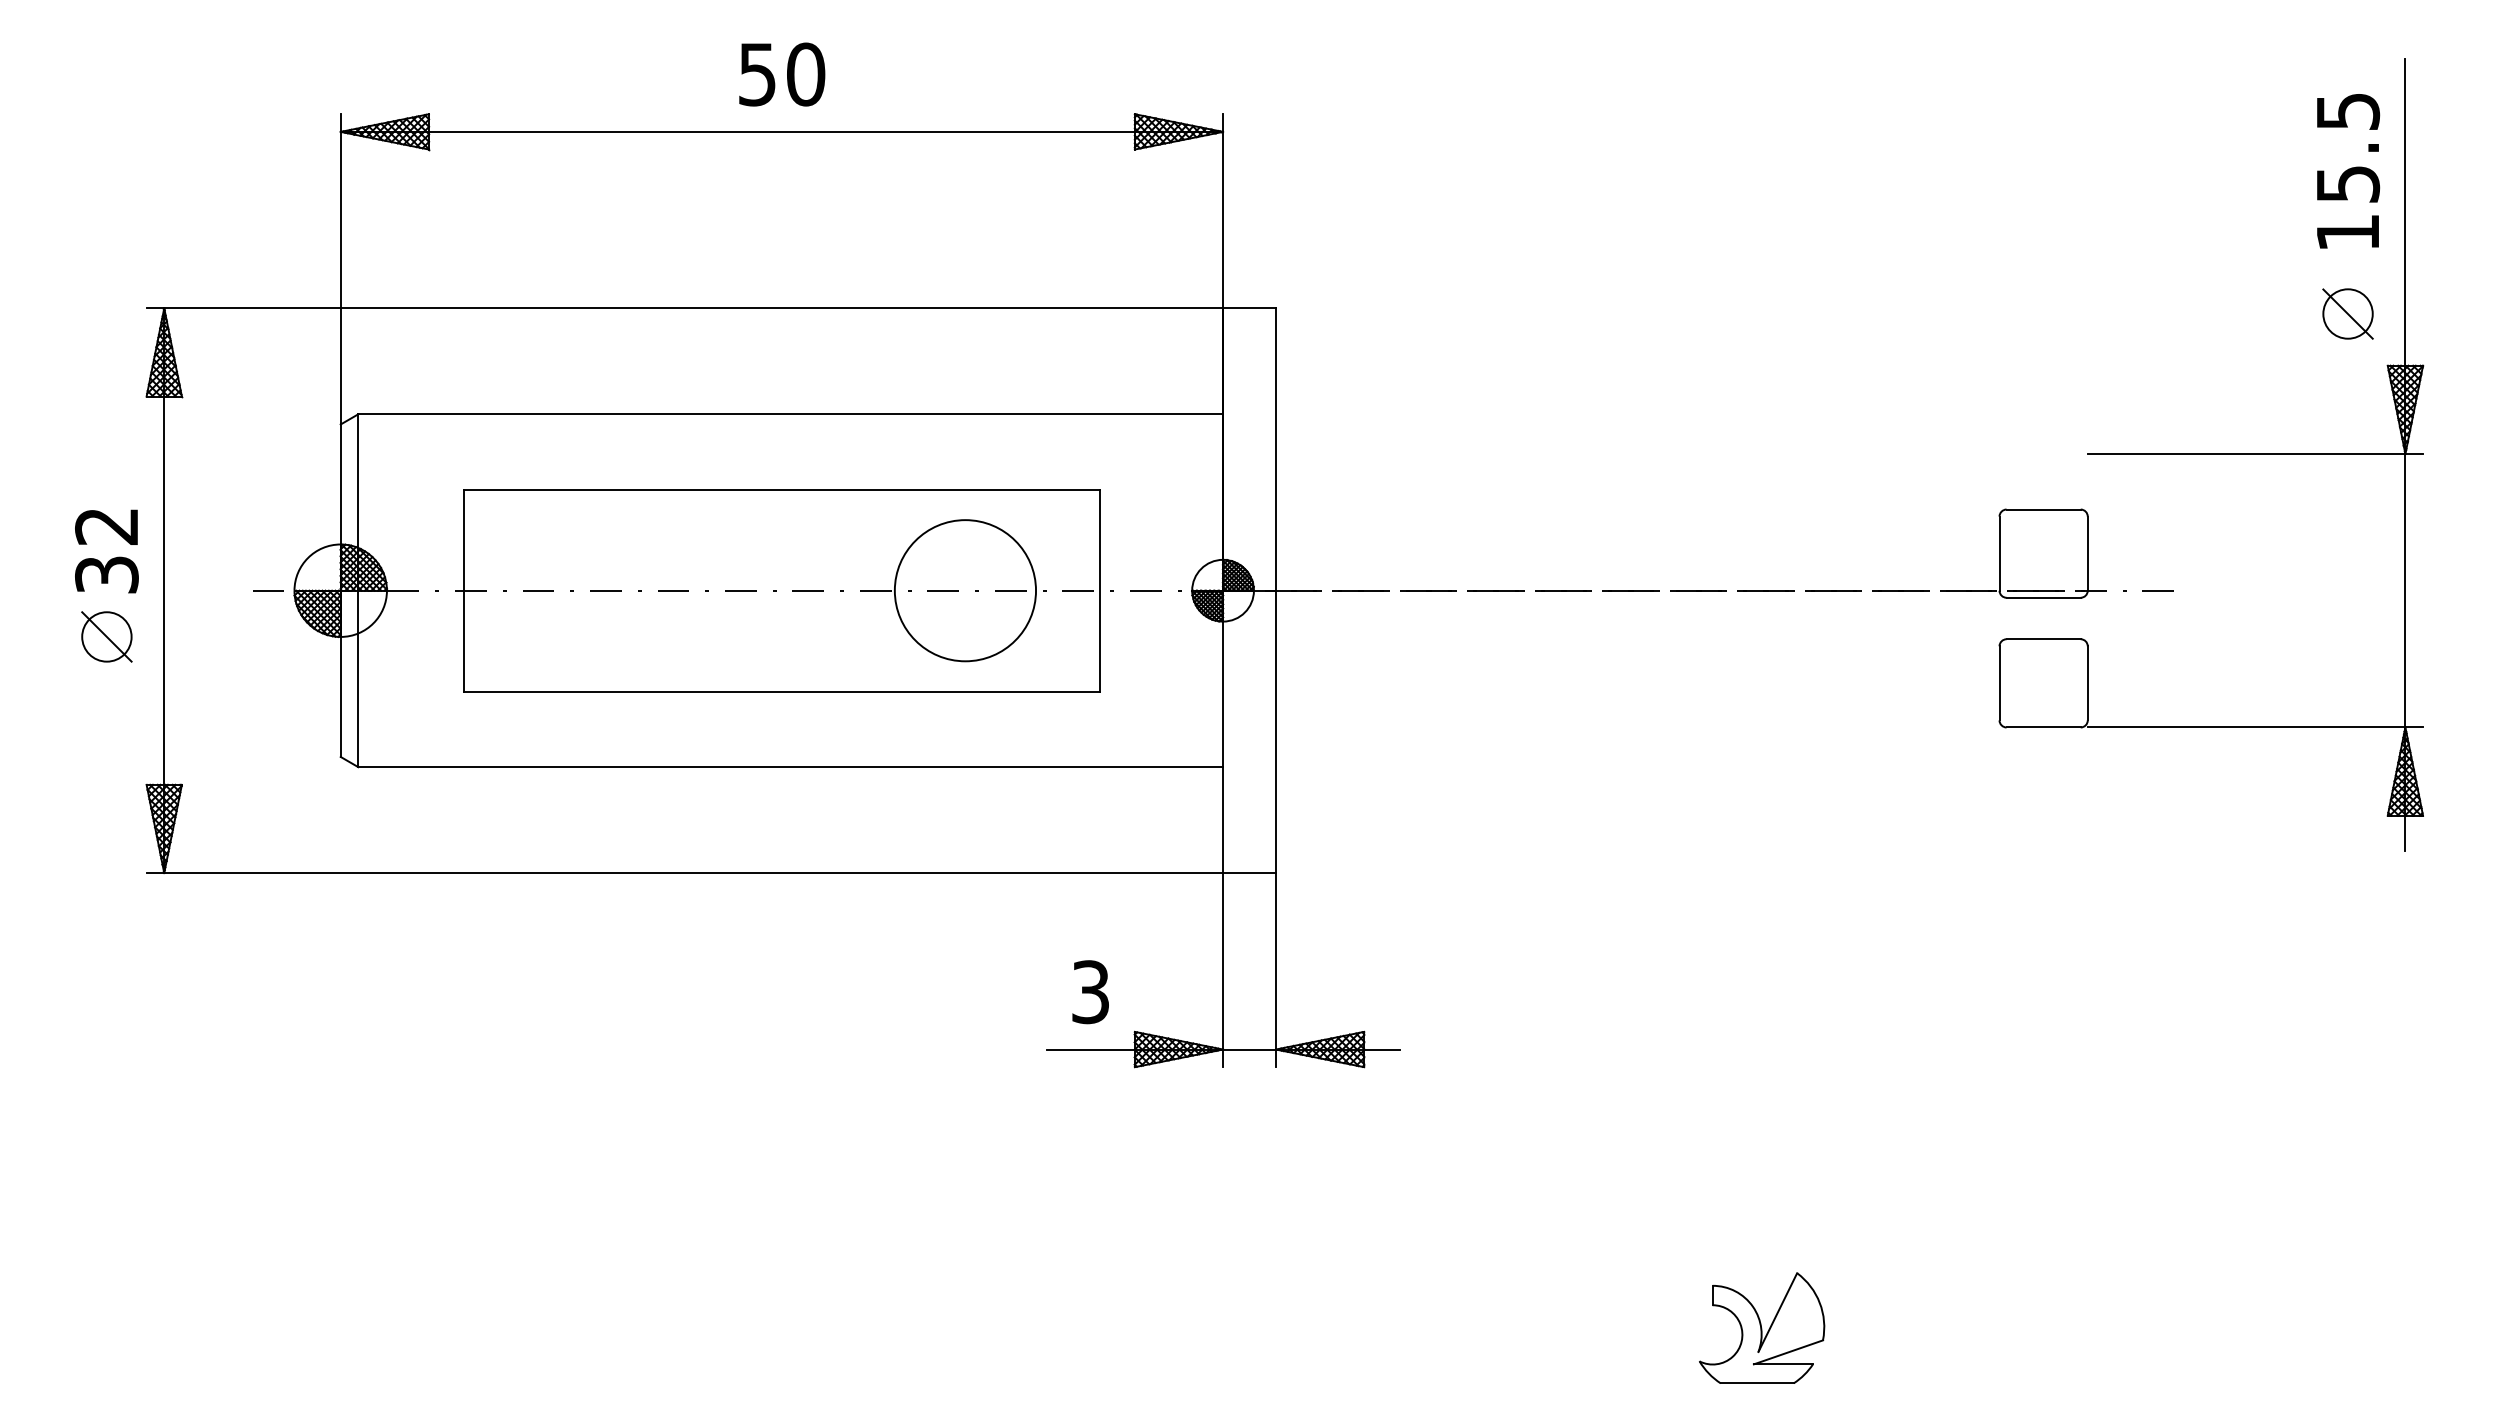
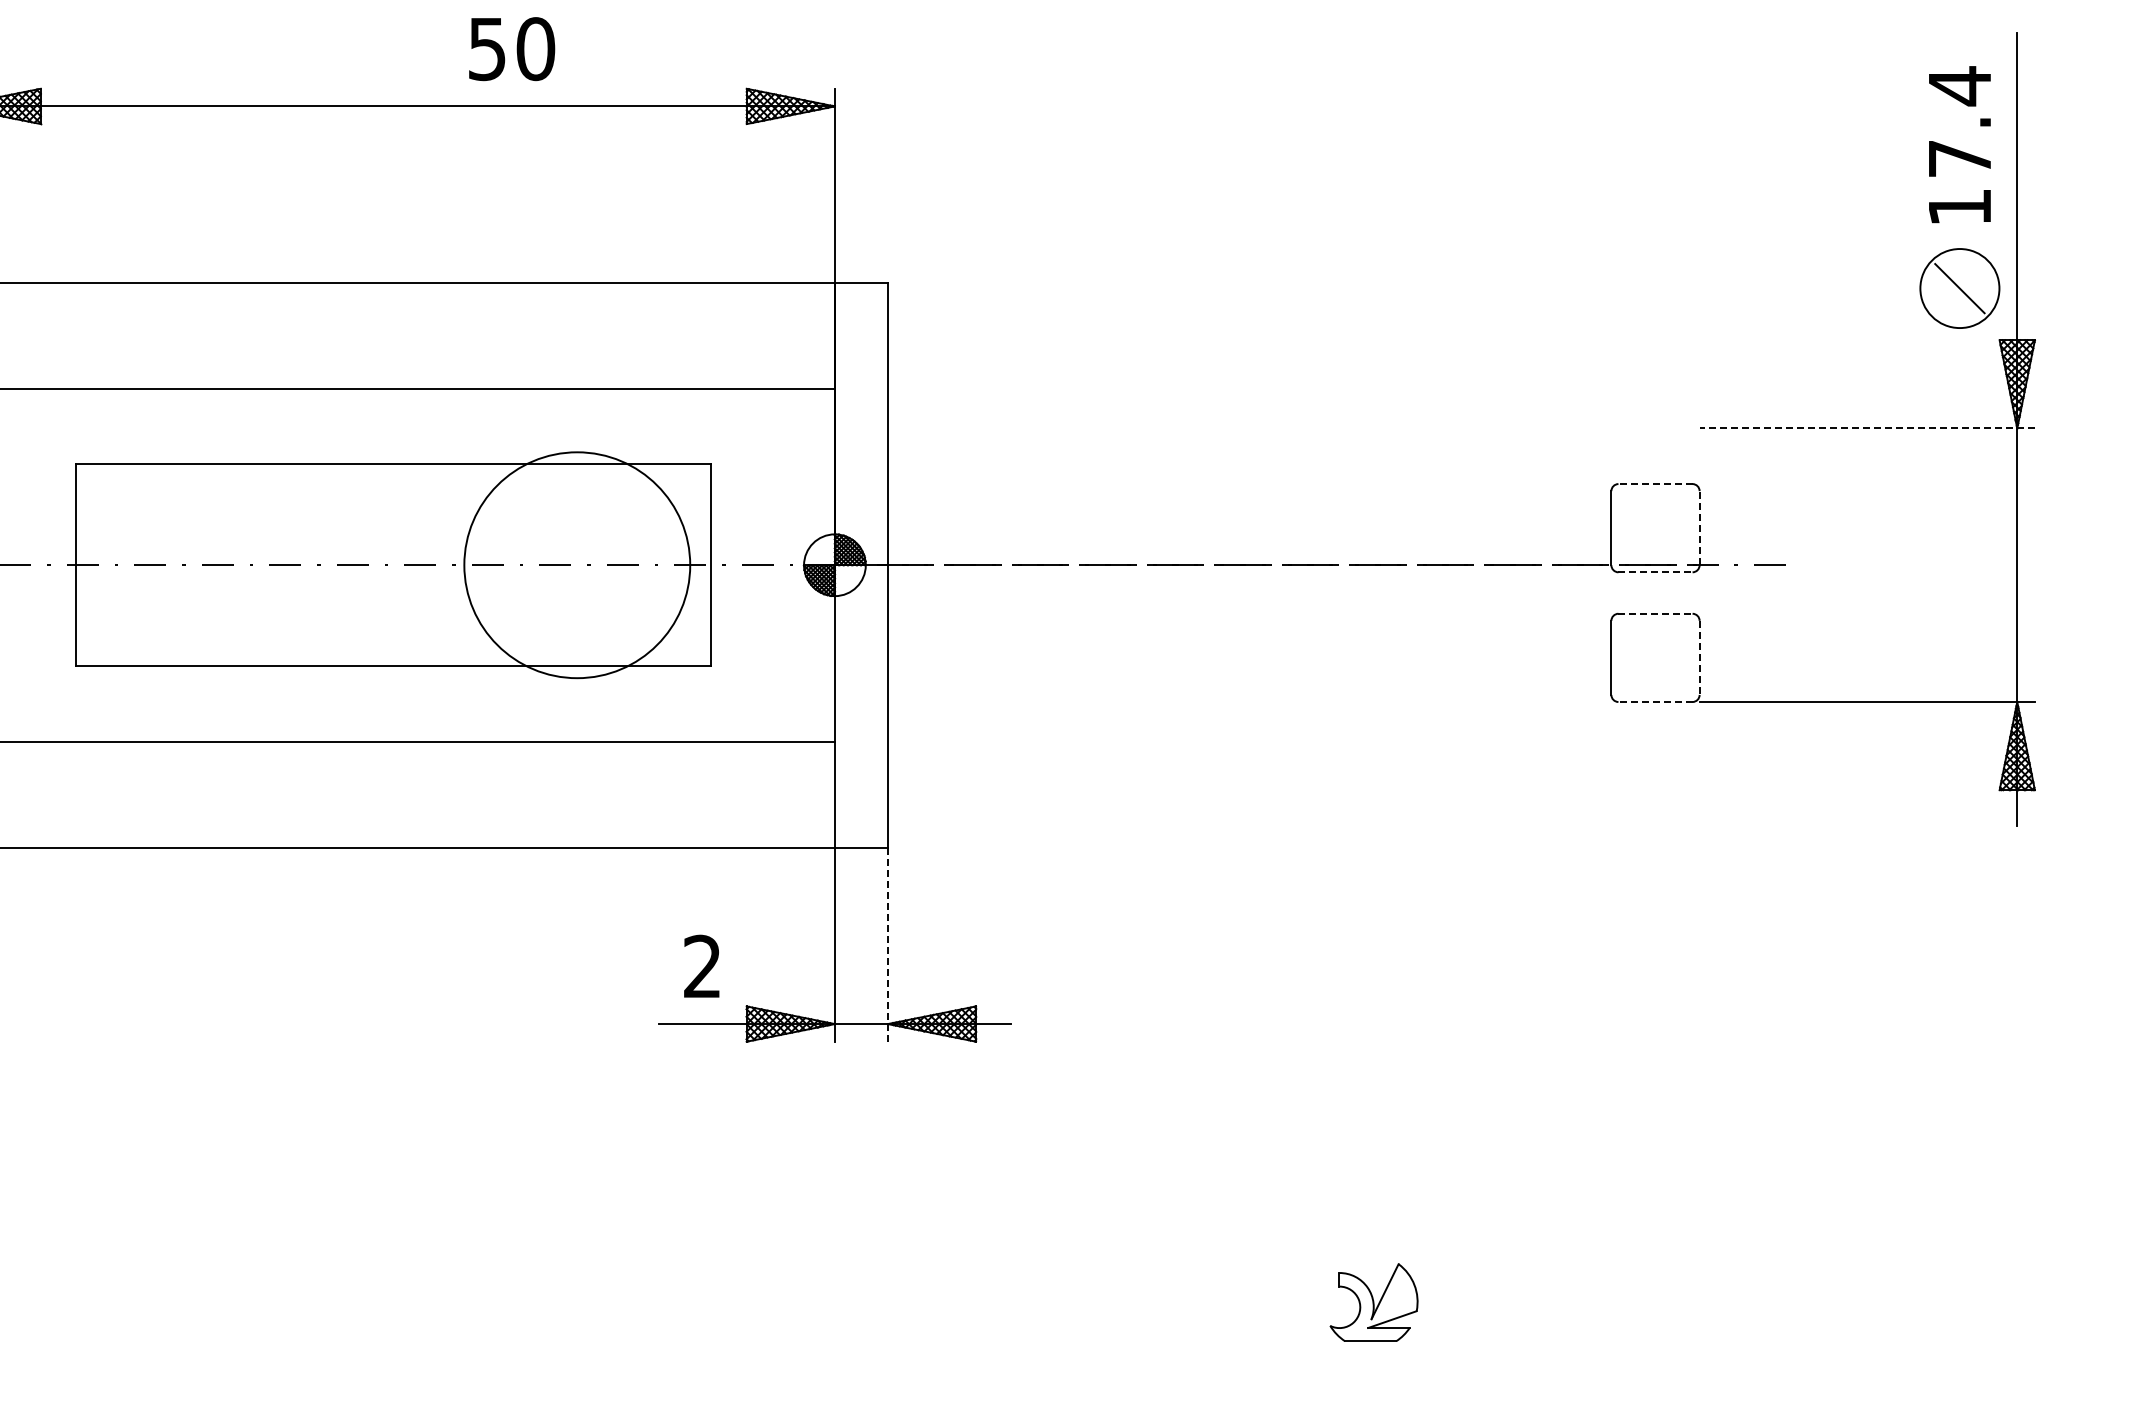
text: (782, 74) -> (512, 49), moved
text: (2348, 146) -> (1960, 121), 15.5 -> 17.4
circle: (2347, 313) -> (1959, 288), size x1.6
line: (2255, 453) -> (1867, 428), solid -> dashed
line: (2043, 509) -> (1655, 484), solid -> dashed
line: (2087, 553) -> (1699, 528), solid -> dashed
circle: (965, 590) -> (577, 565), size x1.6
line: (2044, 597) -> (1656, 572), solid -> dashed
line: (2044, 639) -> (1656, 614), solid -> dashed
line: (2087, 683) -> (1699, 658), solid -> dashed
line: (2043, 727) -> (1655, 702), solid -> dashed
line: (1276, 969) -> (888, 944), solid -> dashed
text: (1090, 992) -> (702, 967), 3 -> 2
part: (1762, 1327) -> (1374, 1302), size x0.7

